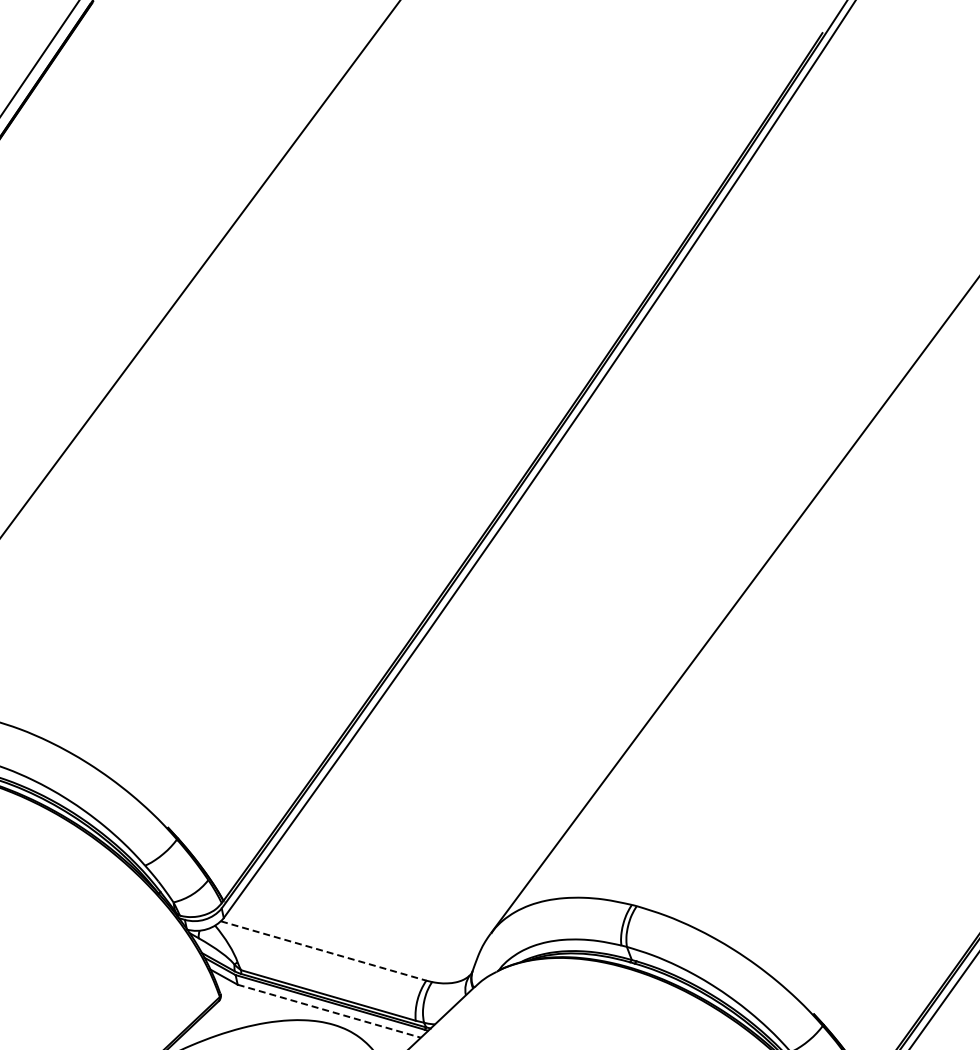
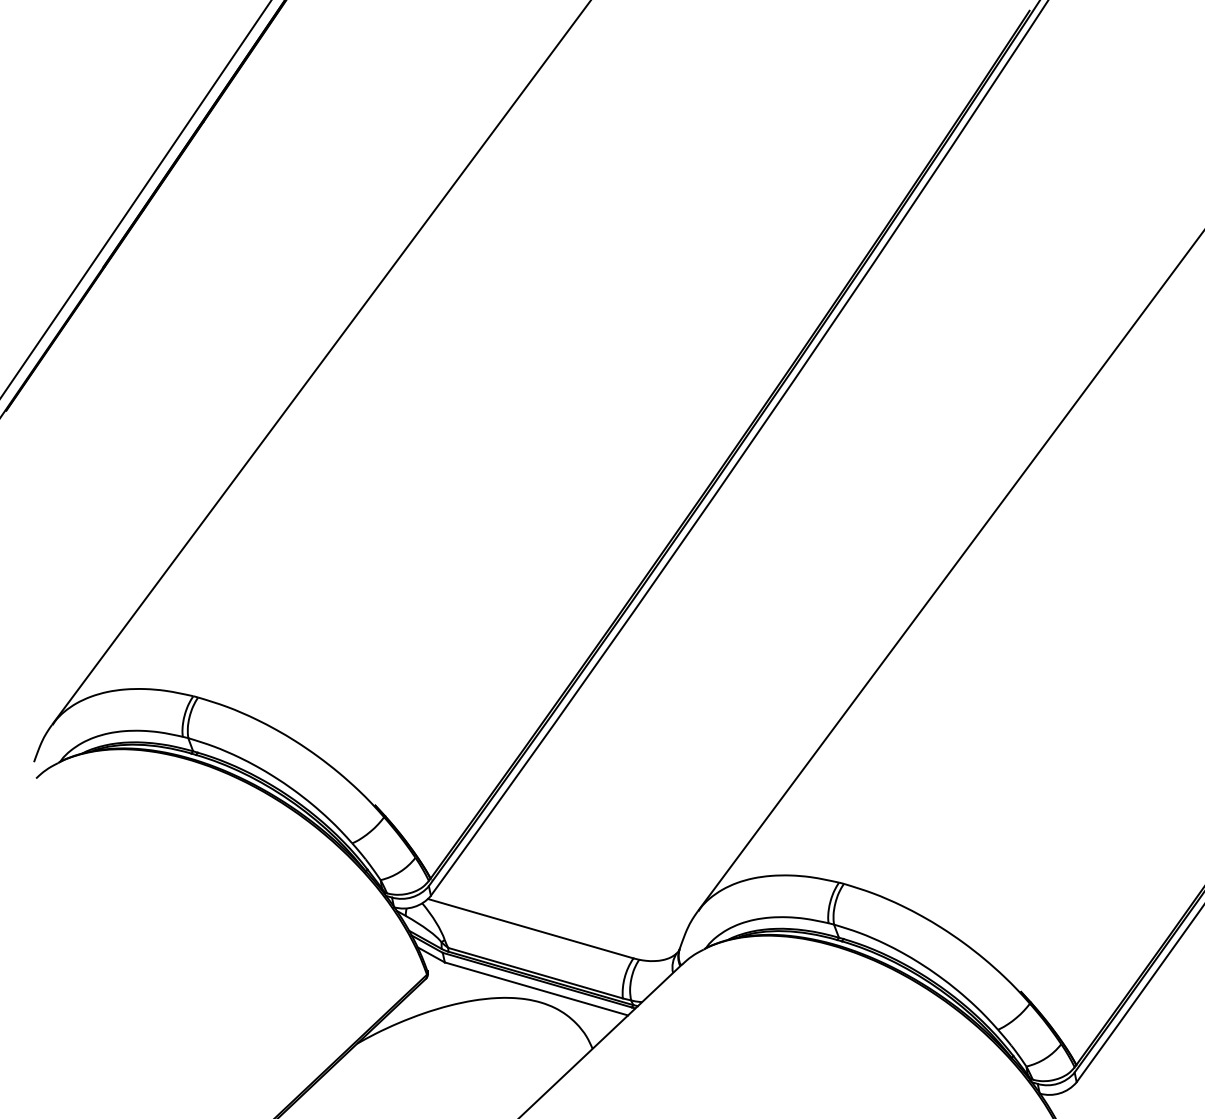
line: (323, 950) -> (530, 928), dashed -> solid
line: (329, 1011) -> (536, 989), dashed -> solid

